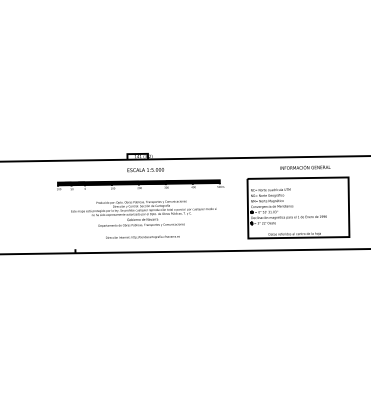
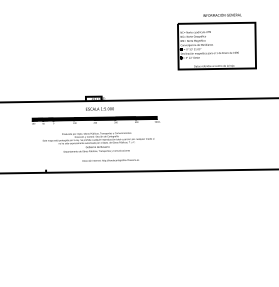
part: (298, 202) -> (217, 41), moved
text: (142, 236) -> (110, 159), moved

